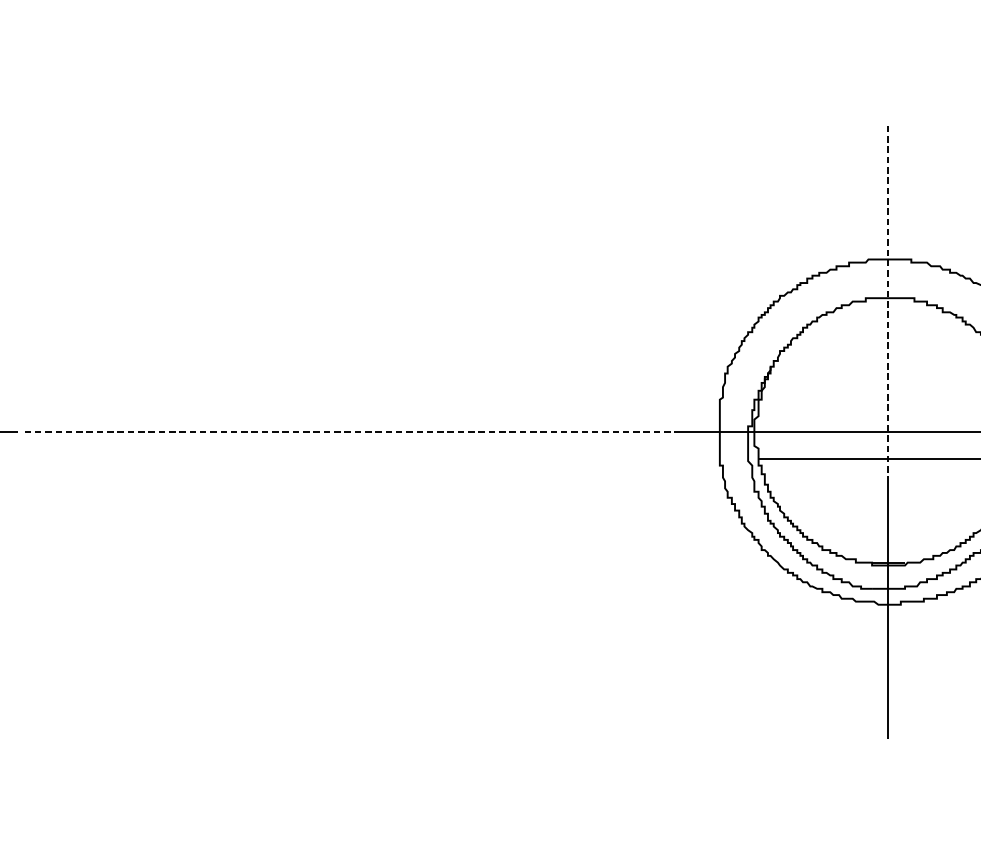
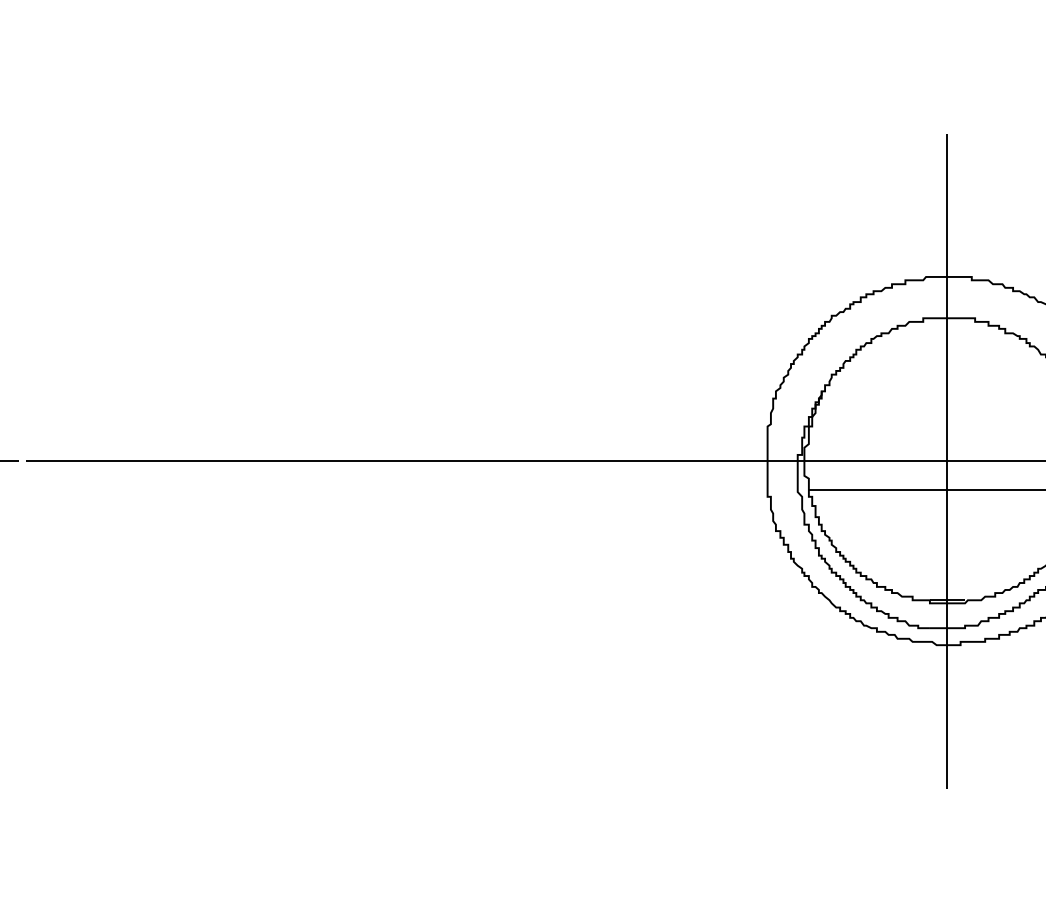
line: (887, 303) -> (946, 323), dashed -> solid
line: (350, 432) -> (373, 461), dashed -> solid

